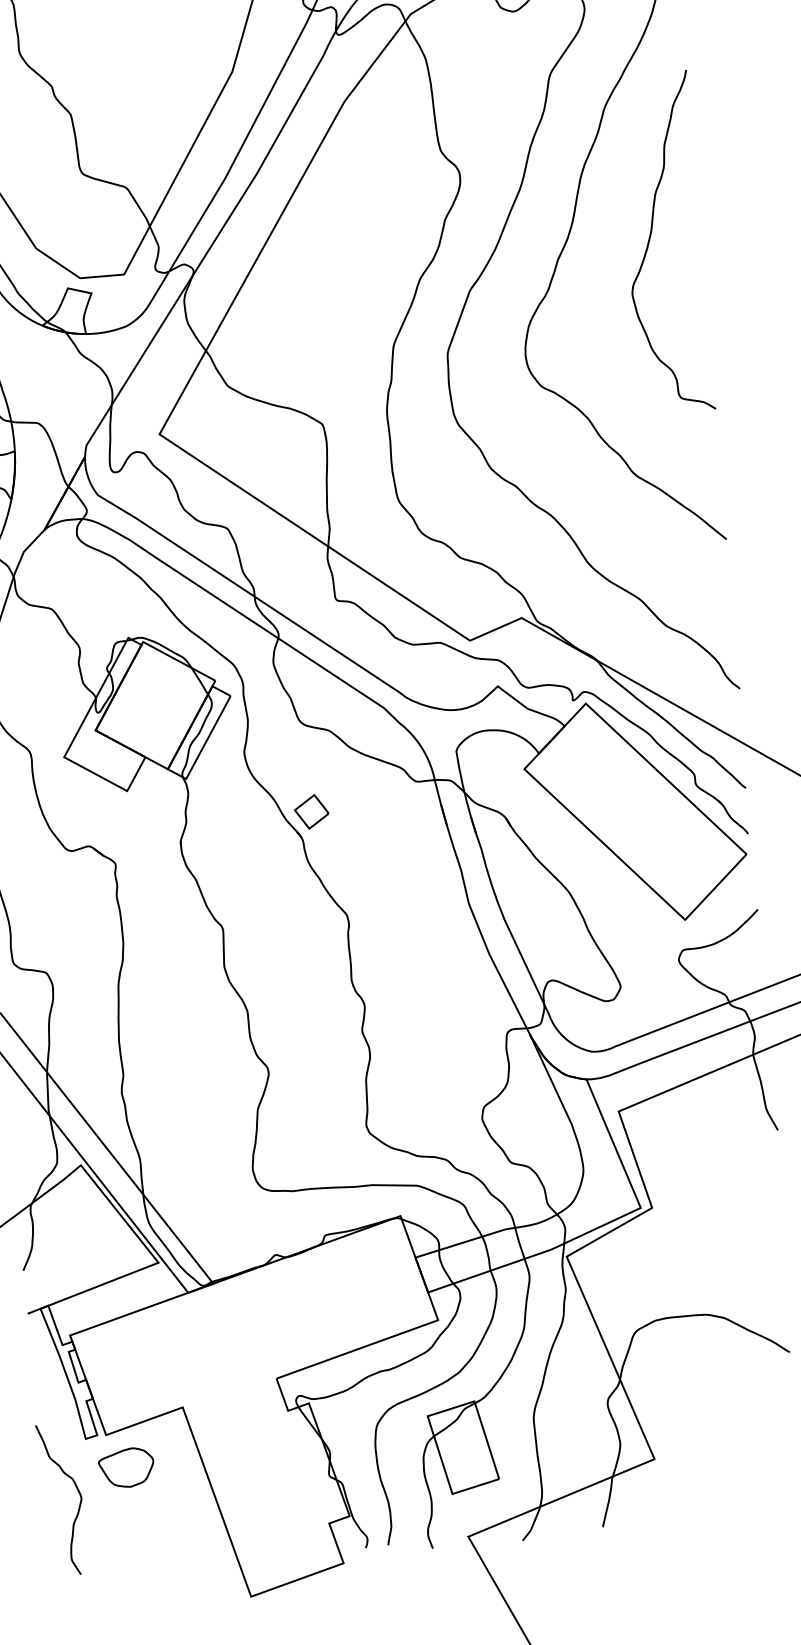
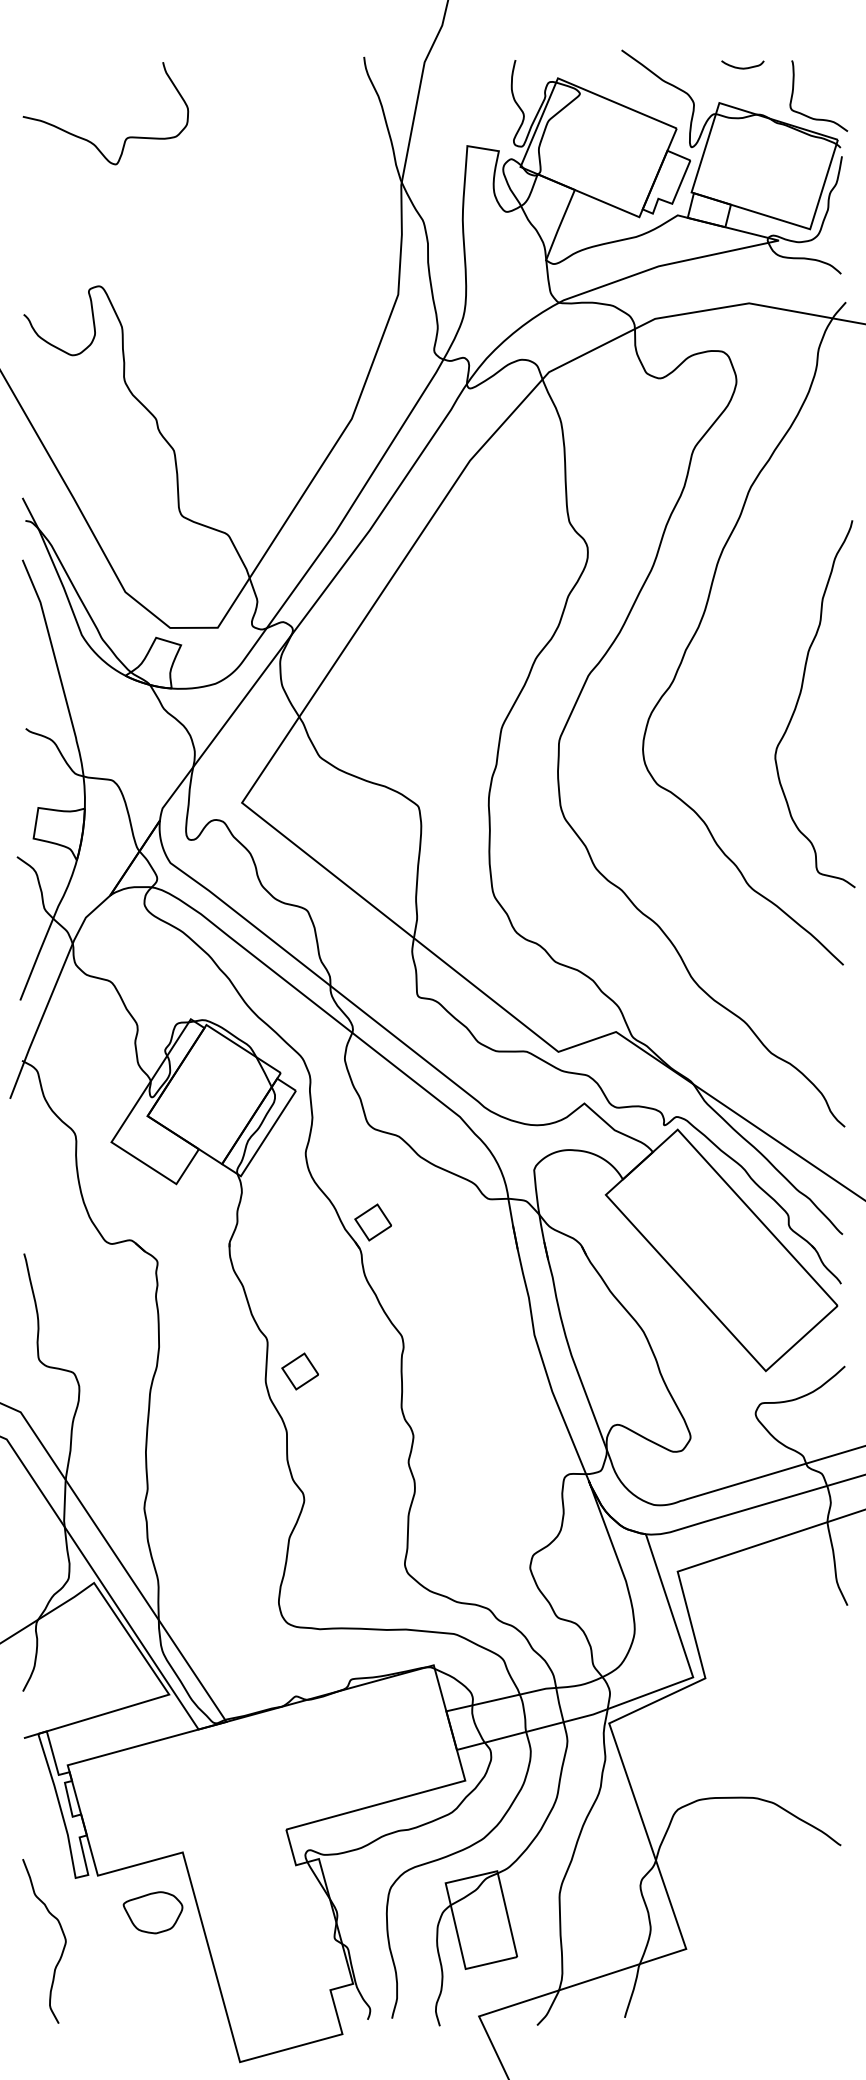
curve: (650, 239) -> (799, 699), moved
part: (254, 954) -> (299, 1371), added
part: (126, 1467) -> (152, 1912), moved

